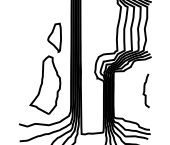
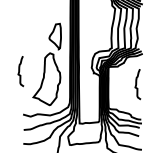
curve: (16, 76) -> (20, 71), added

